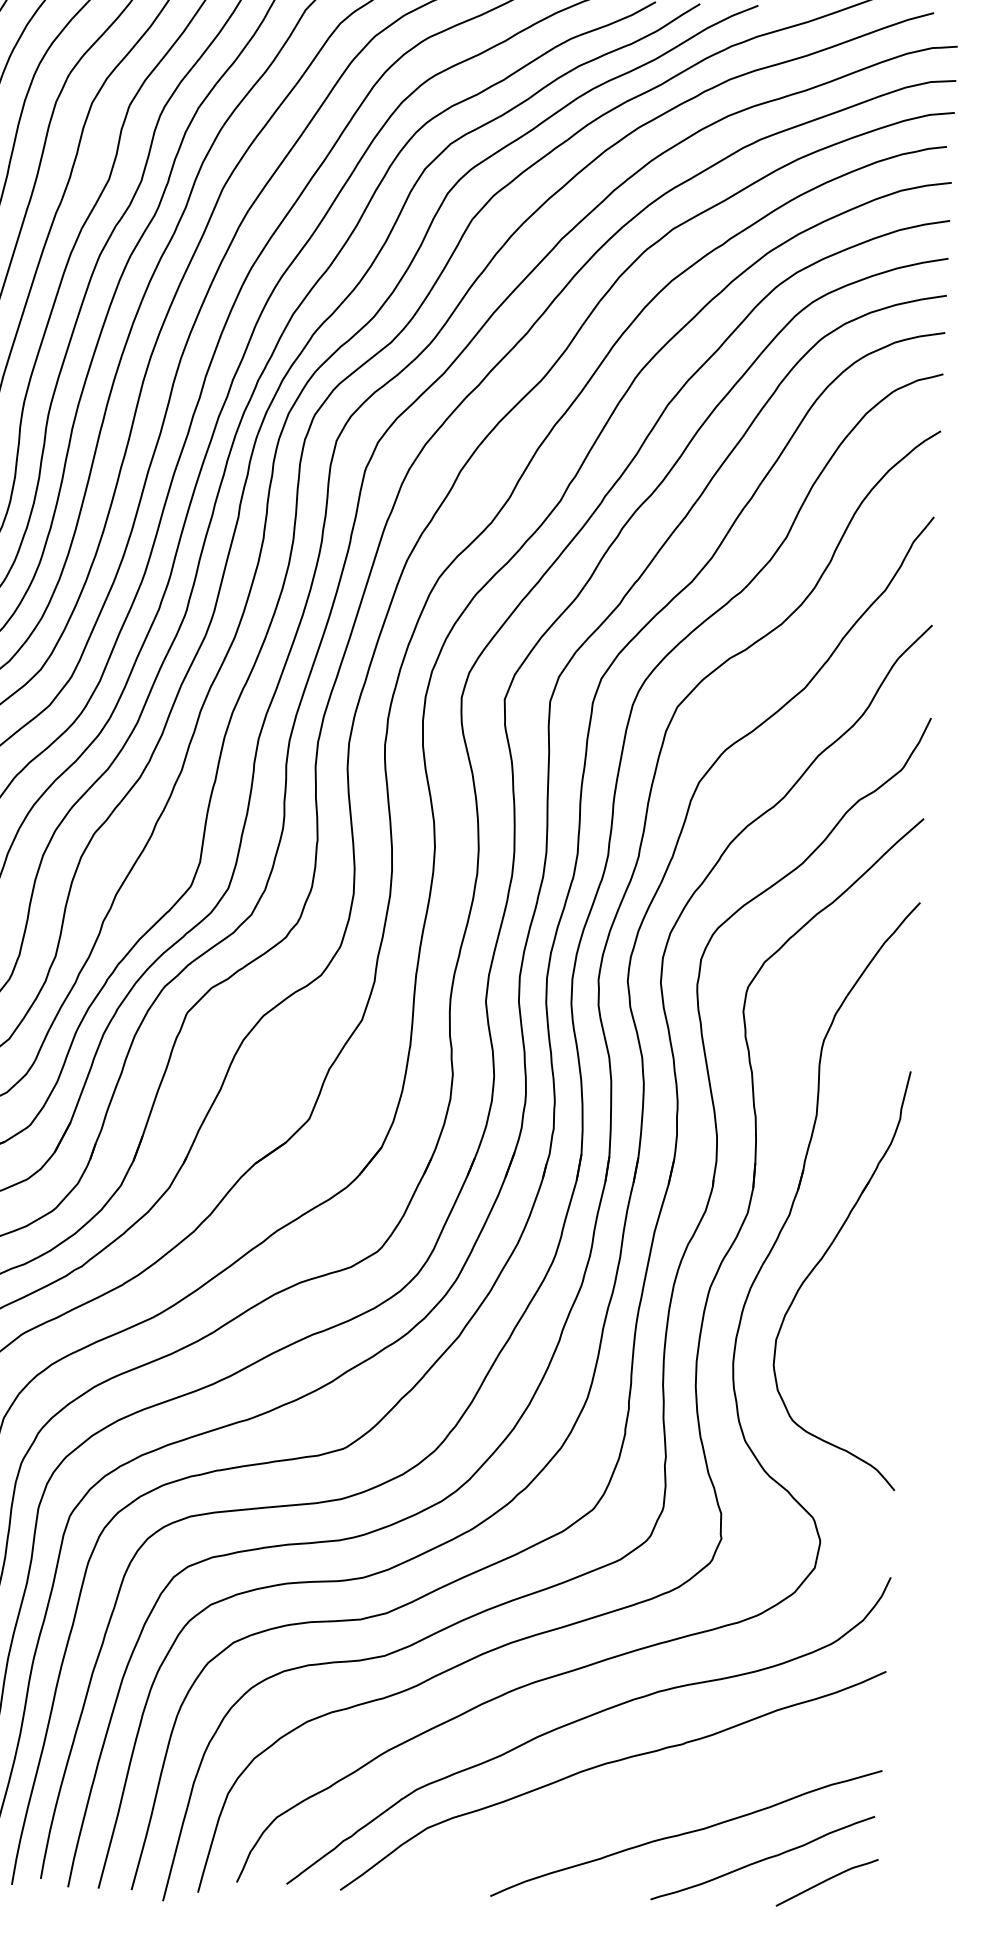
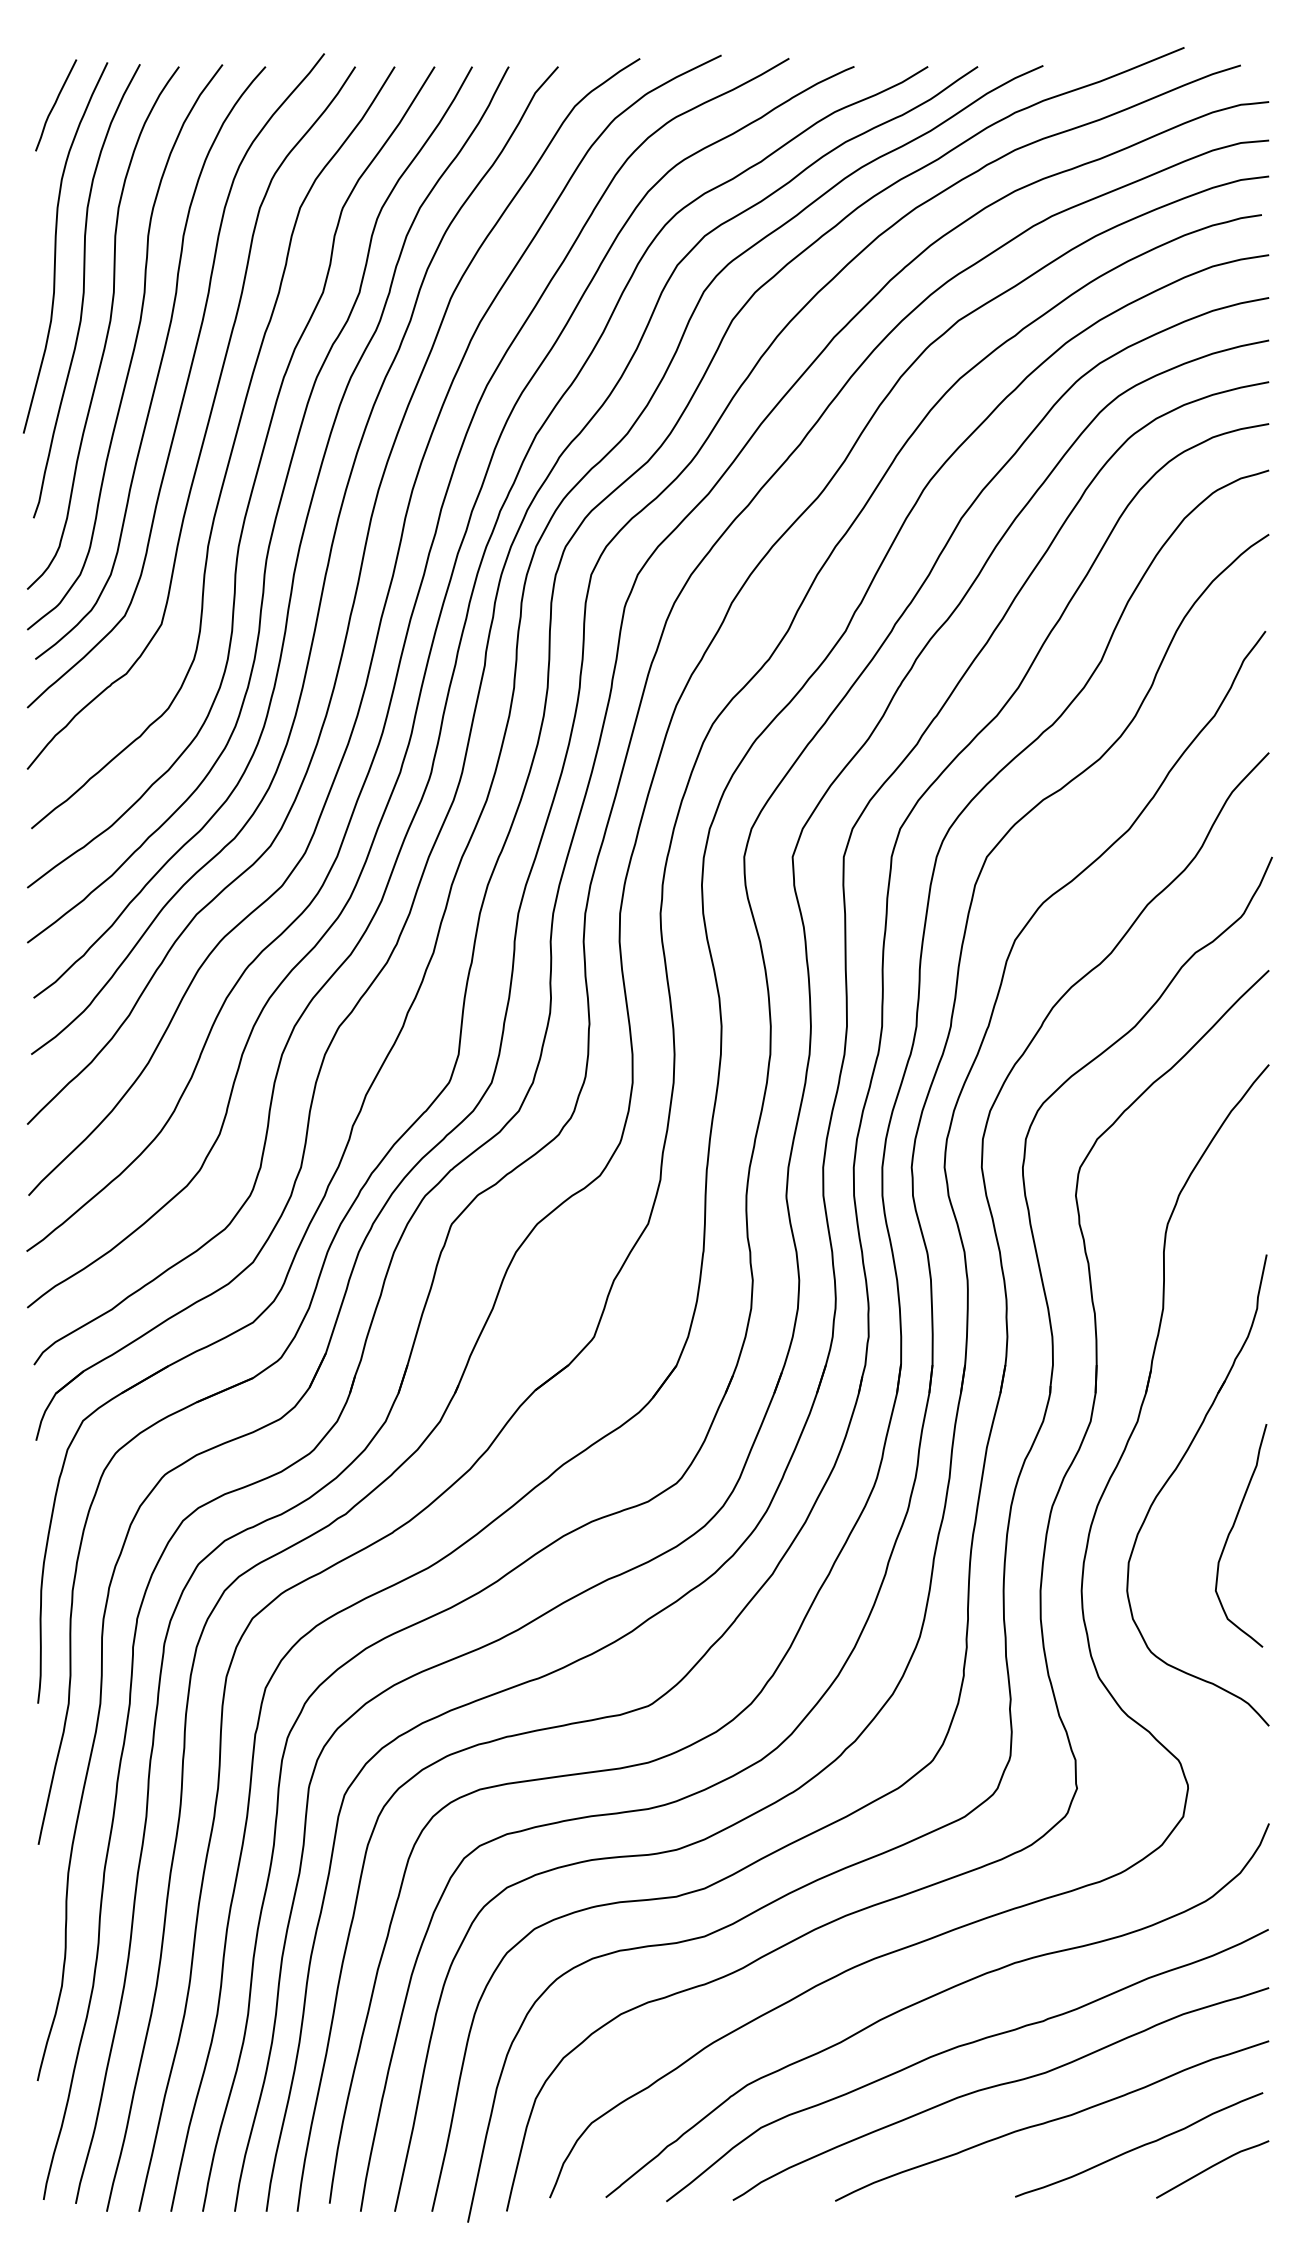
curve: (868, 1316) -> (1231, 1531), added
curve: (640, 1800) -> (998, 2086), added

